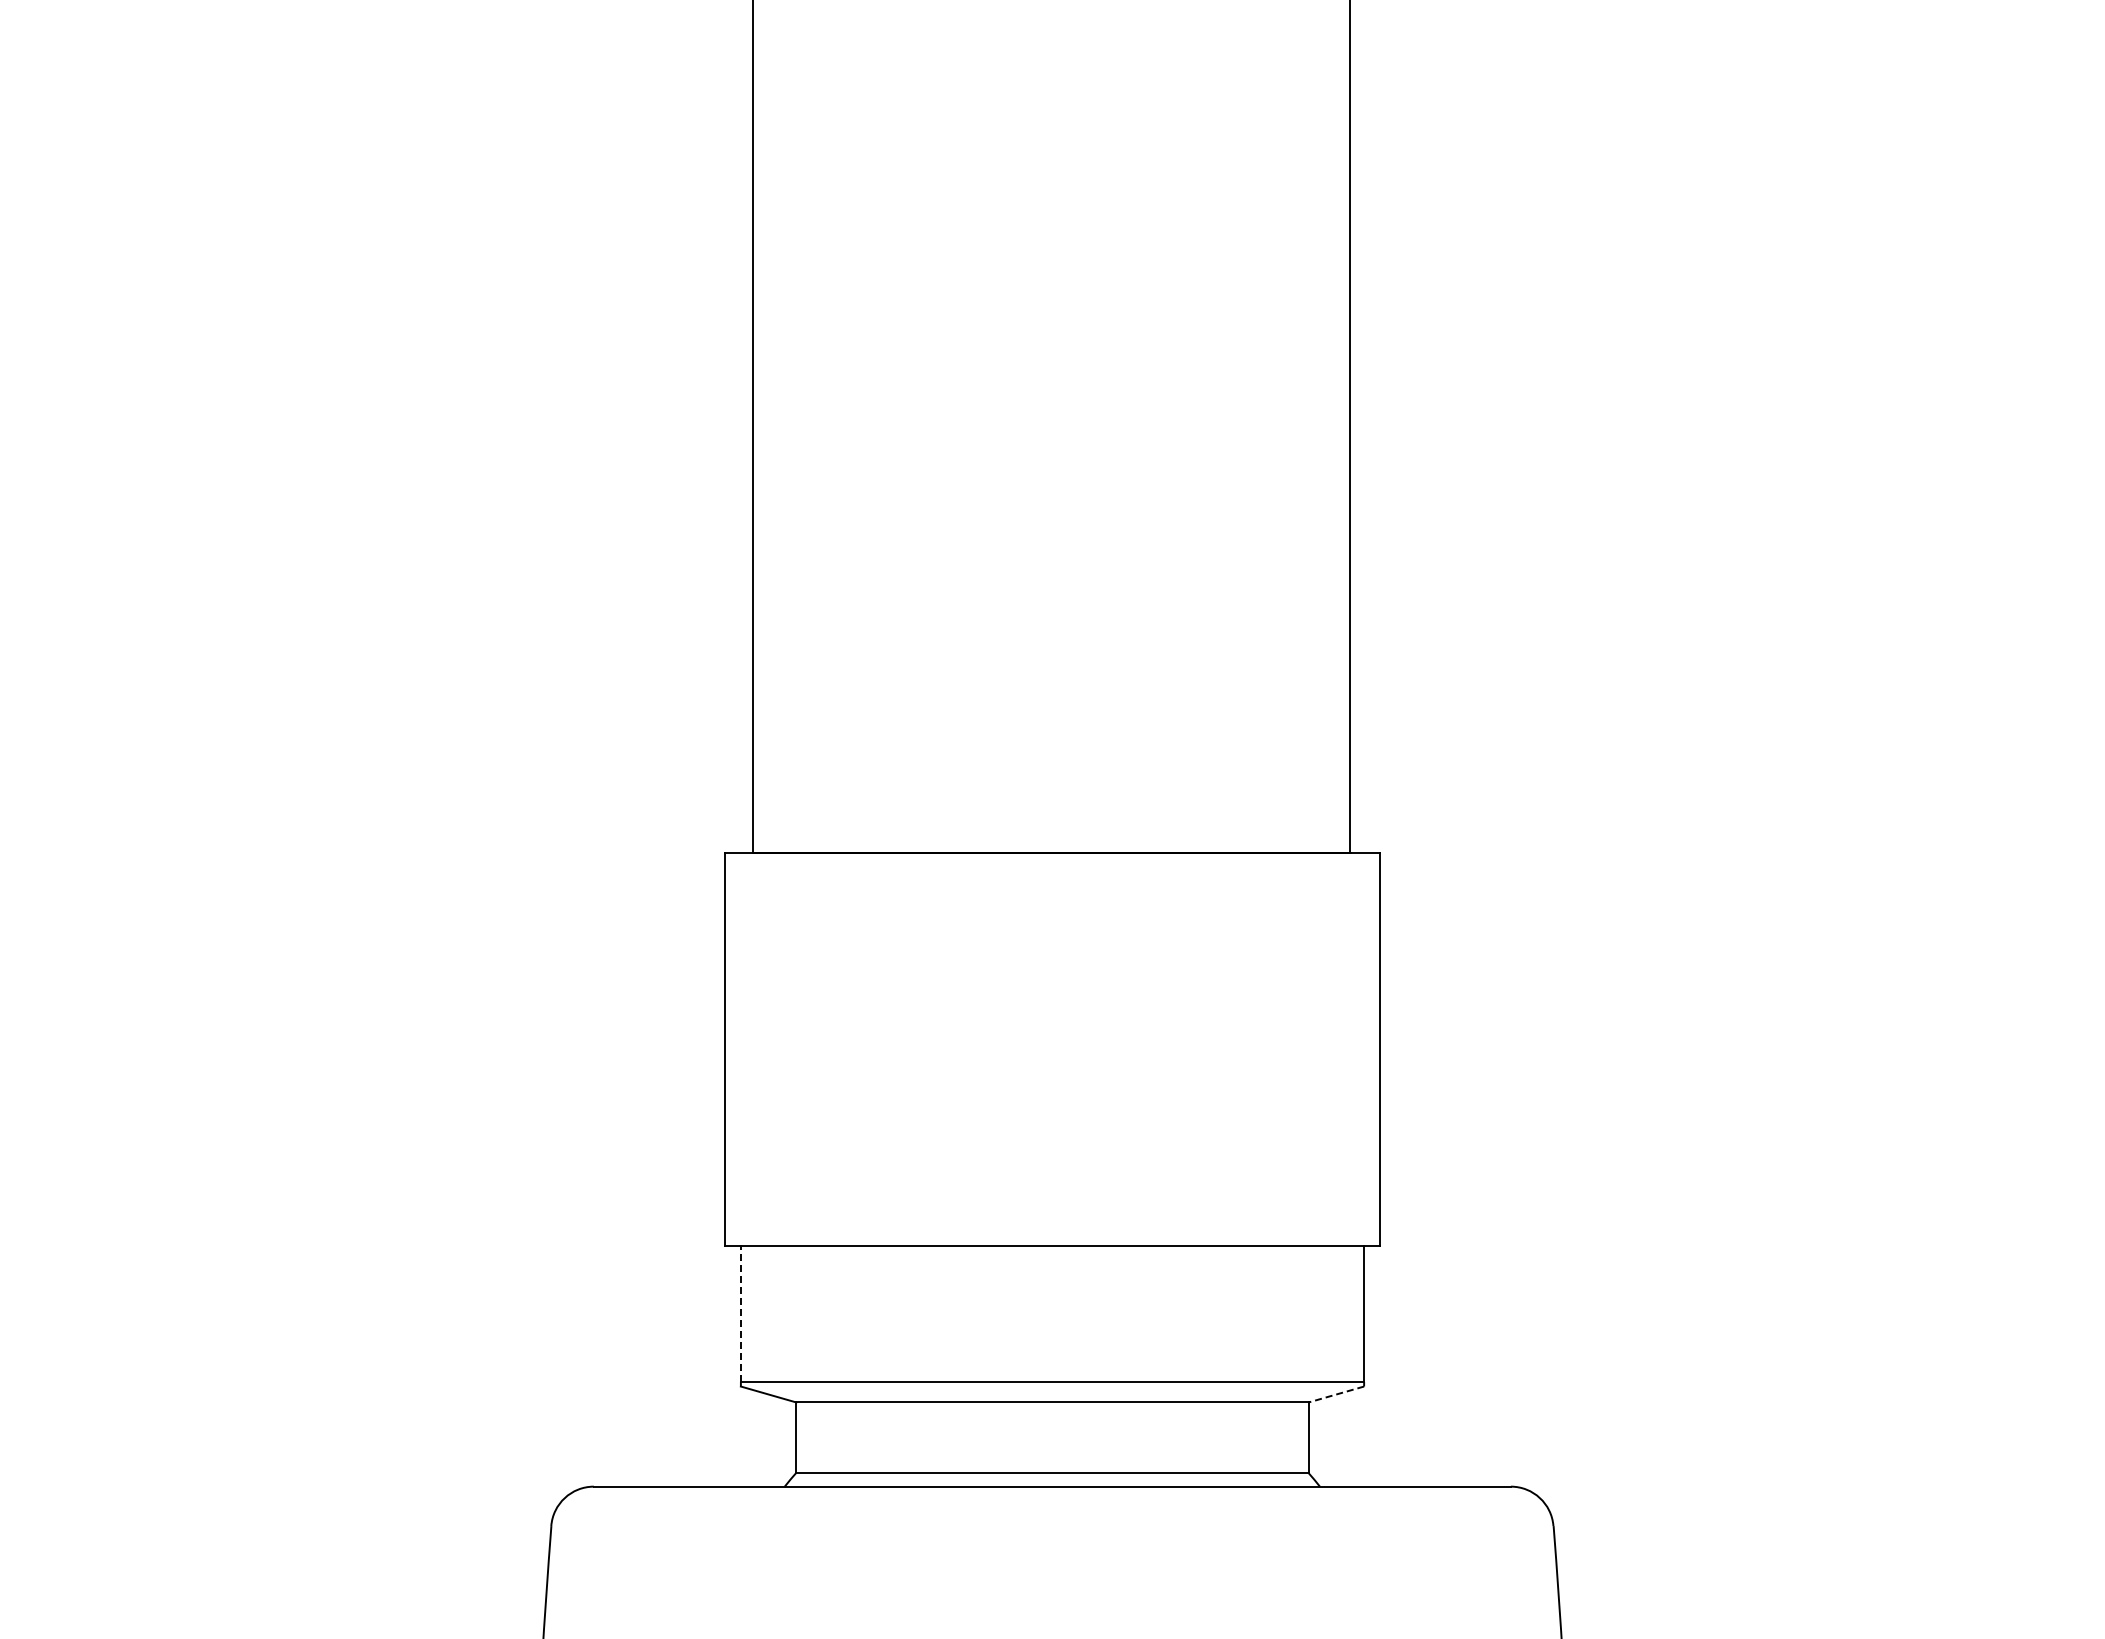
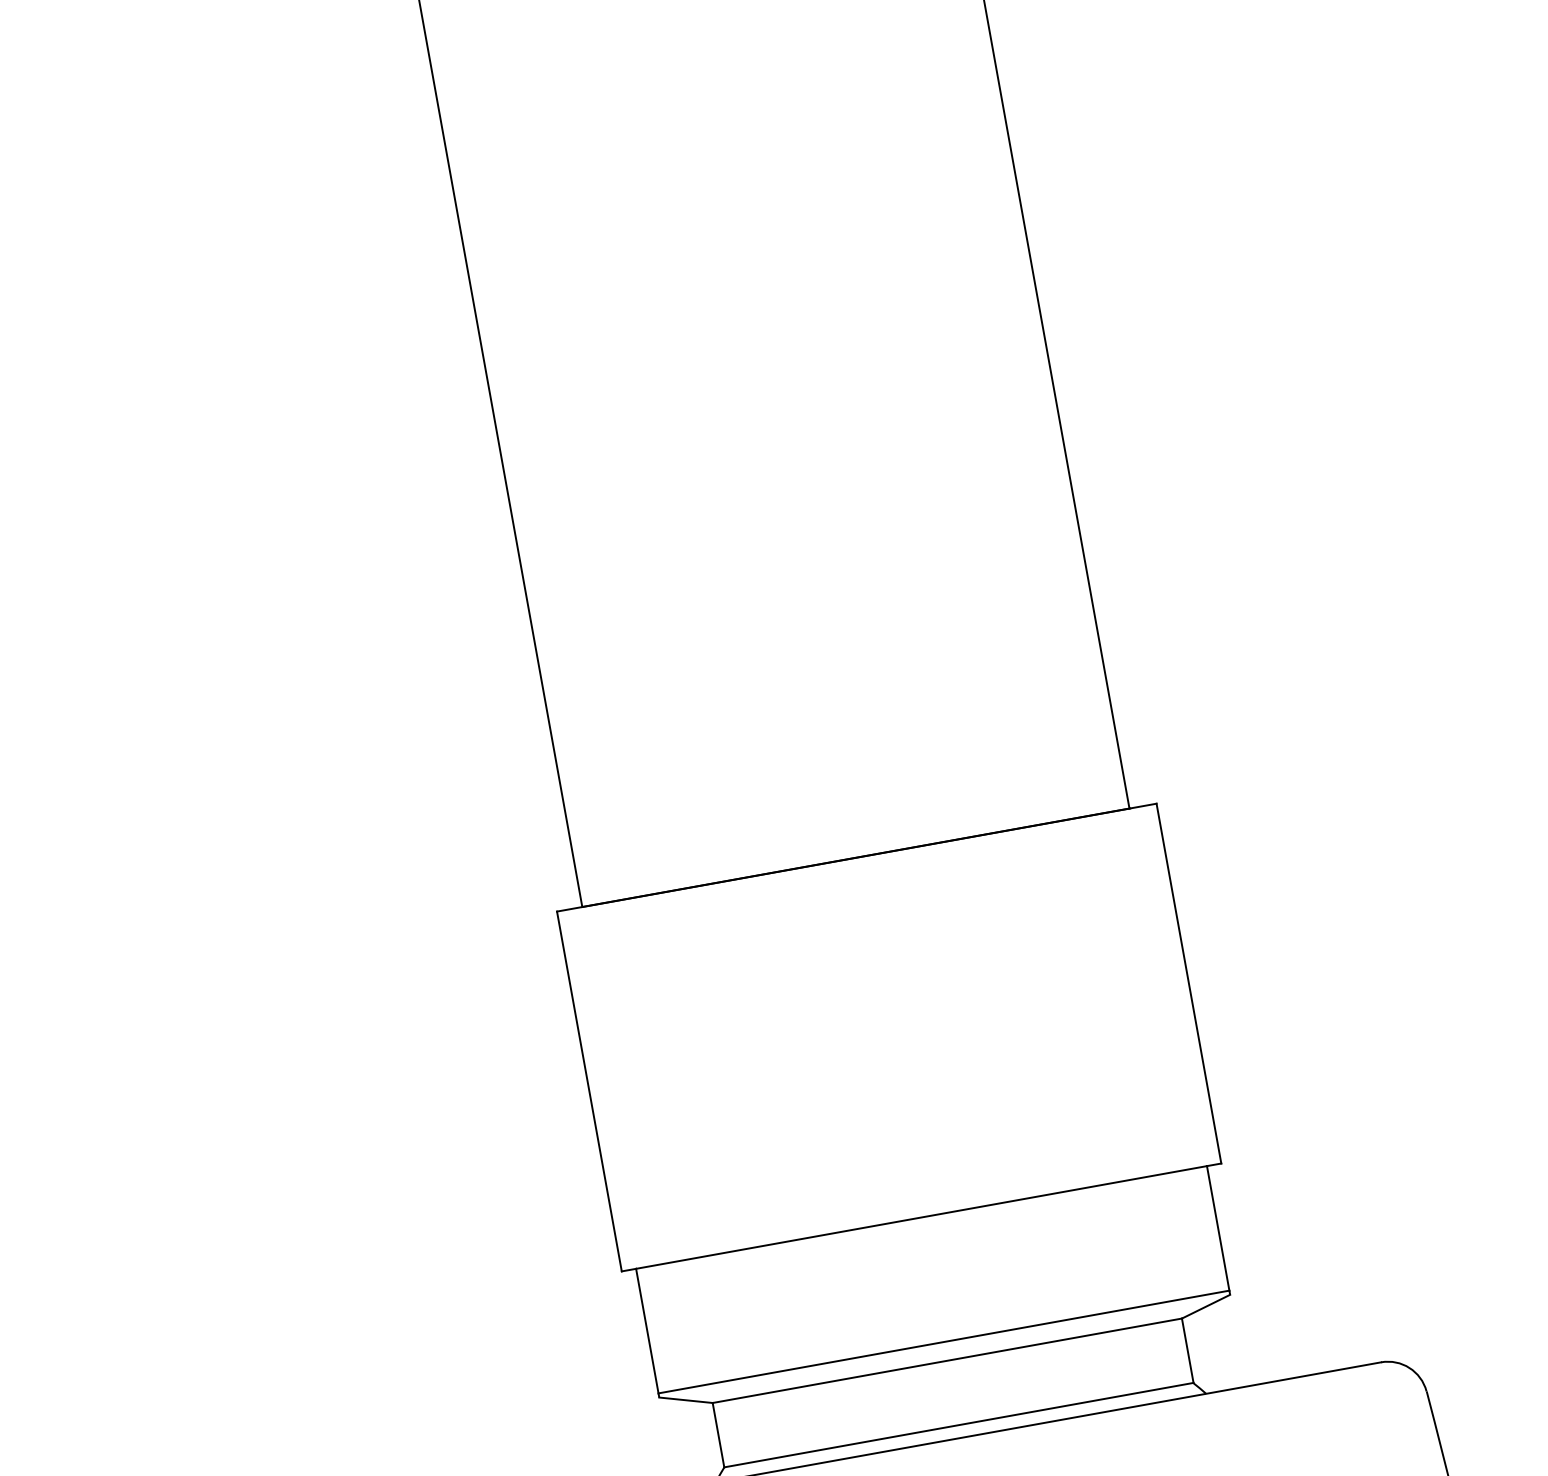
line: (740, 1314) -> (647, 1331), dashed -> solid
line: (1336, 1394) -> (1206, 1306), dashed -> solid

